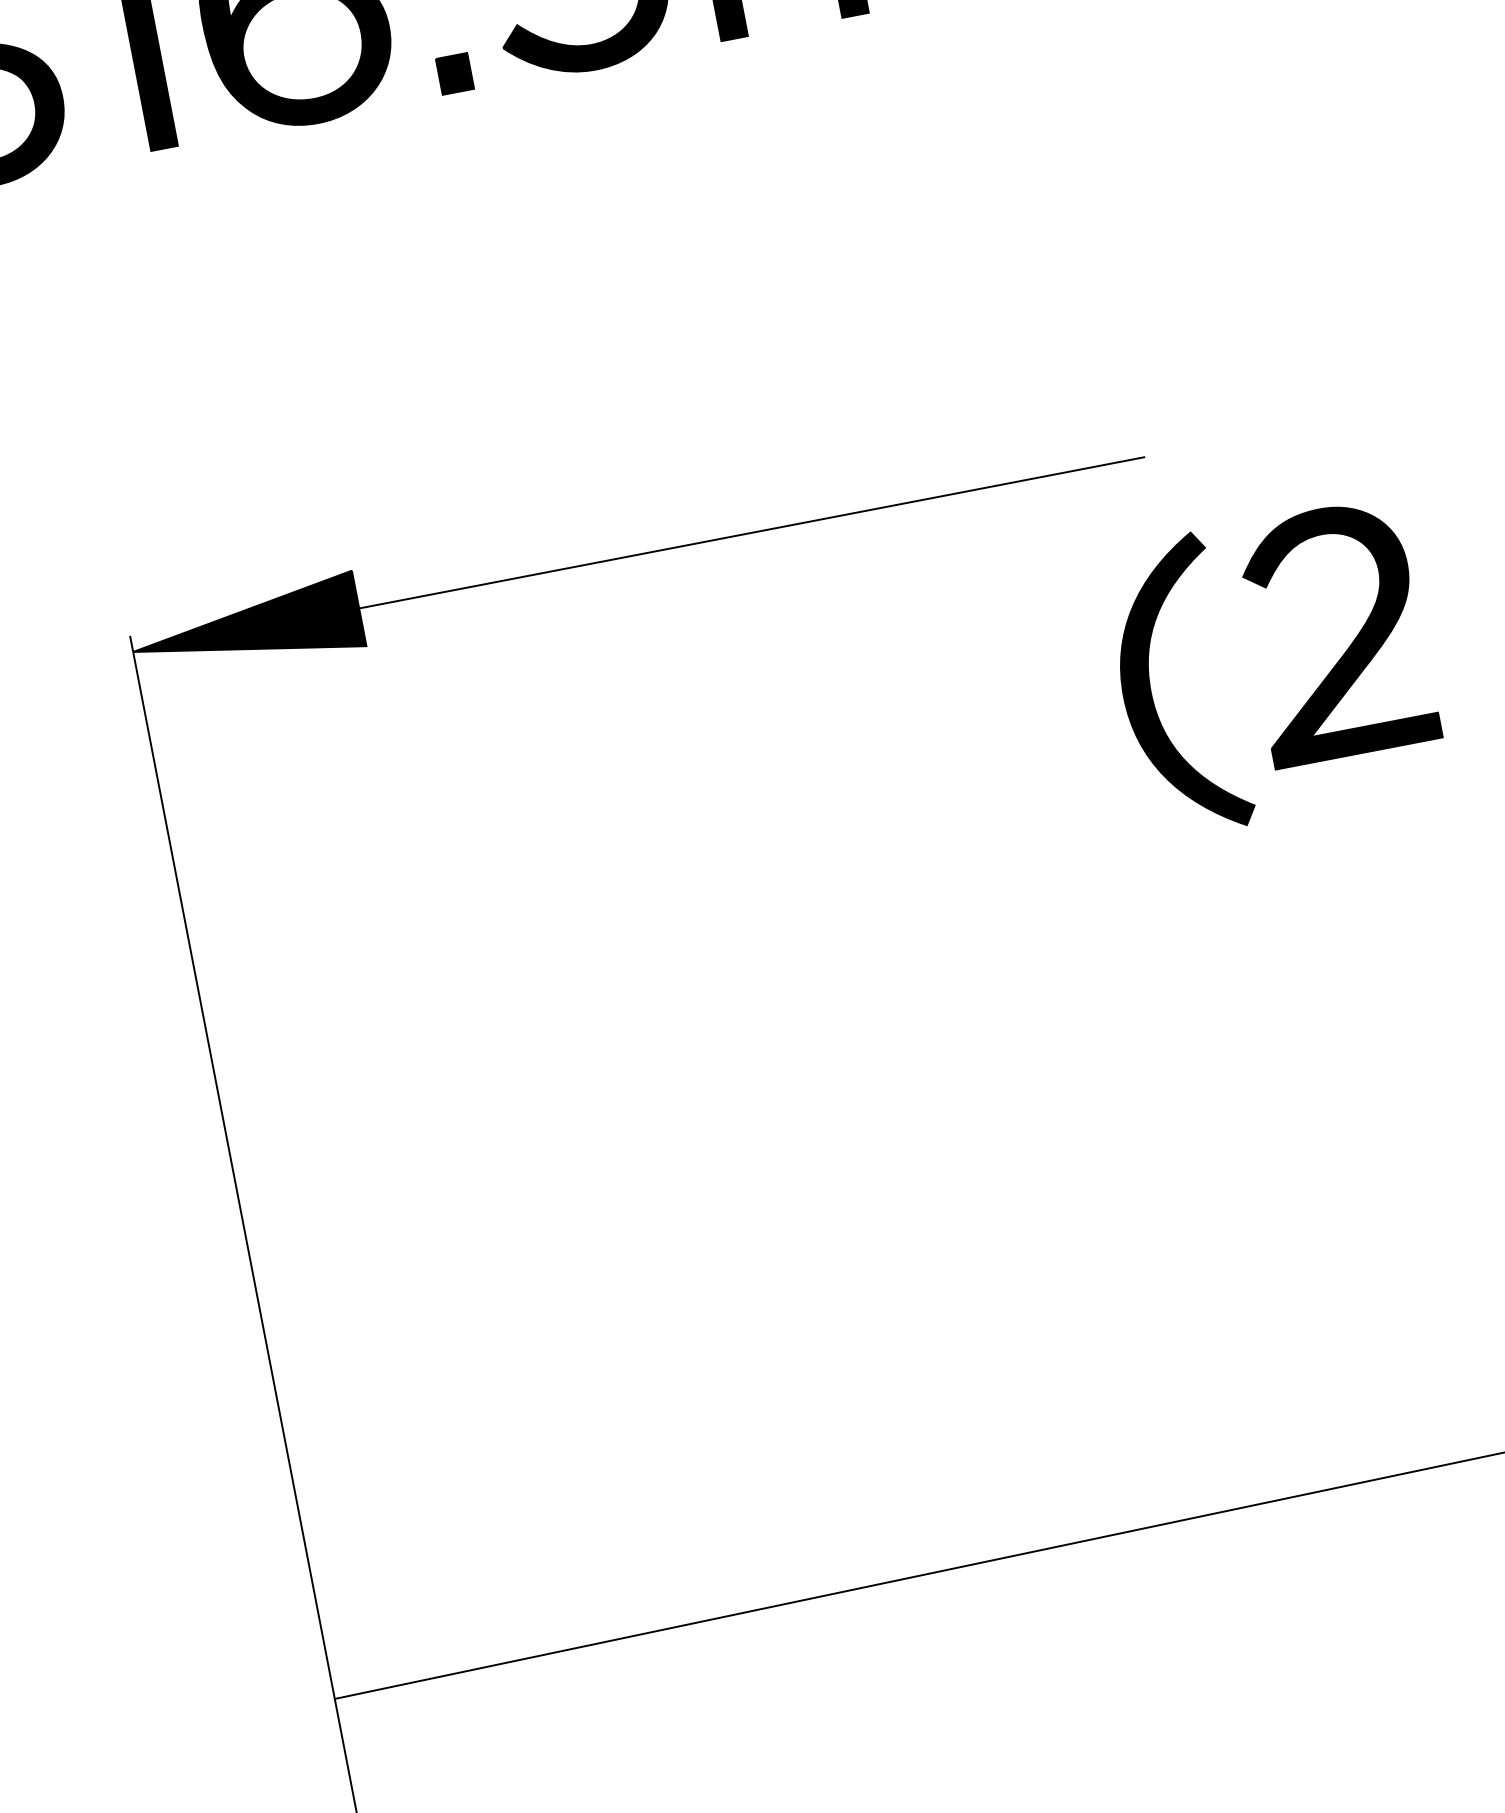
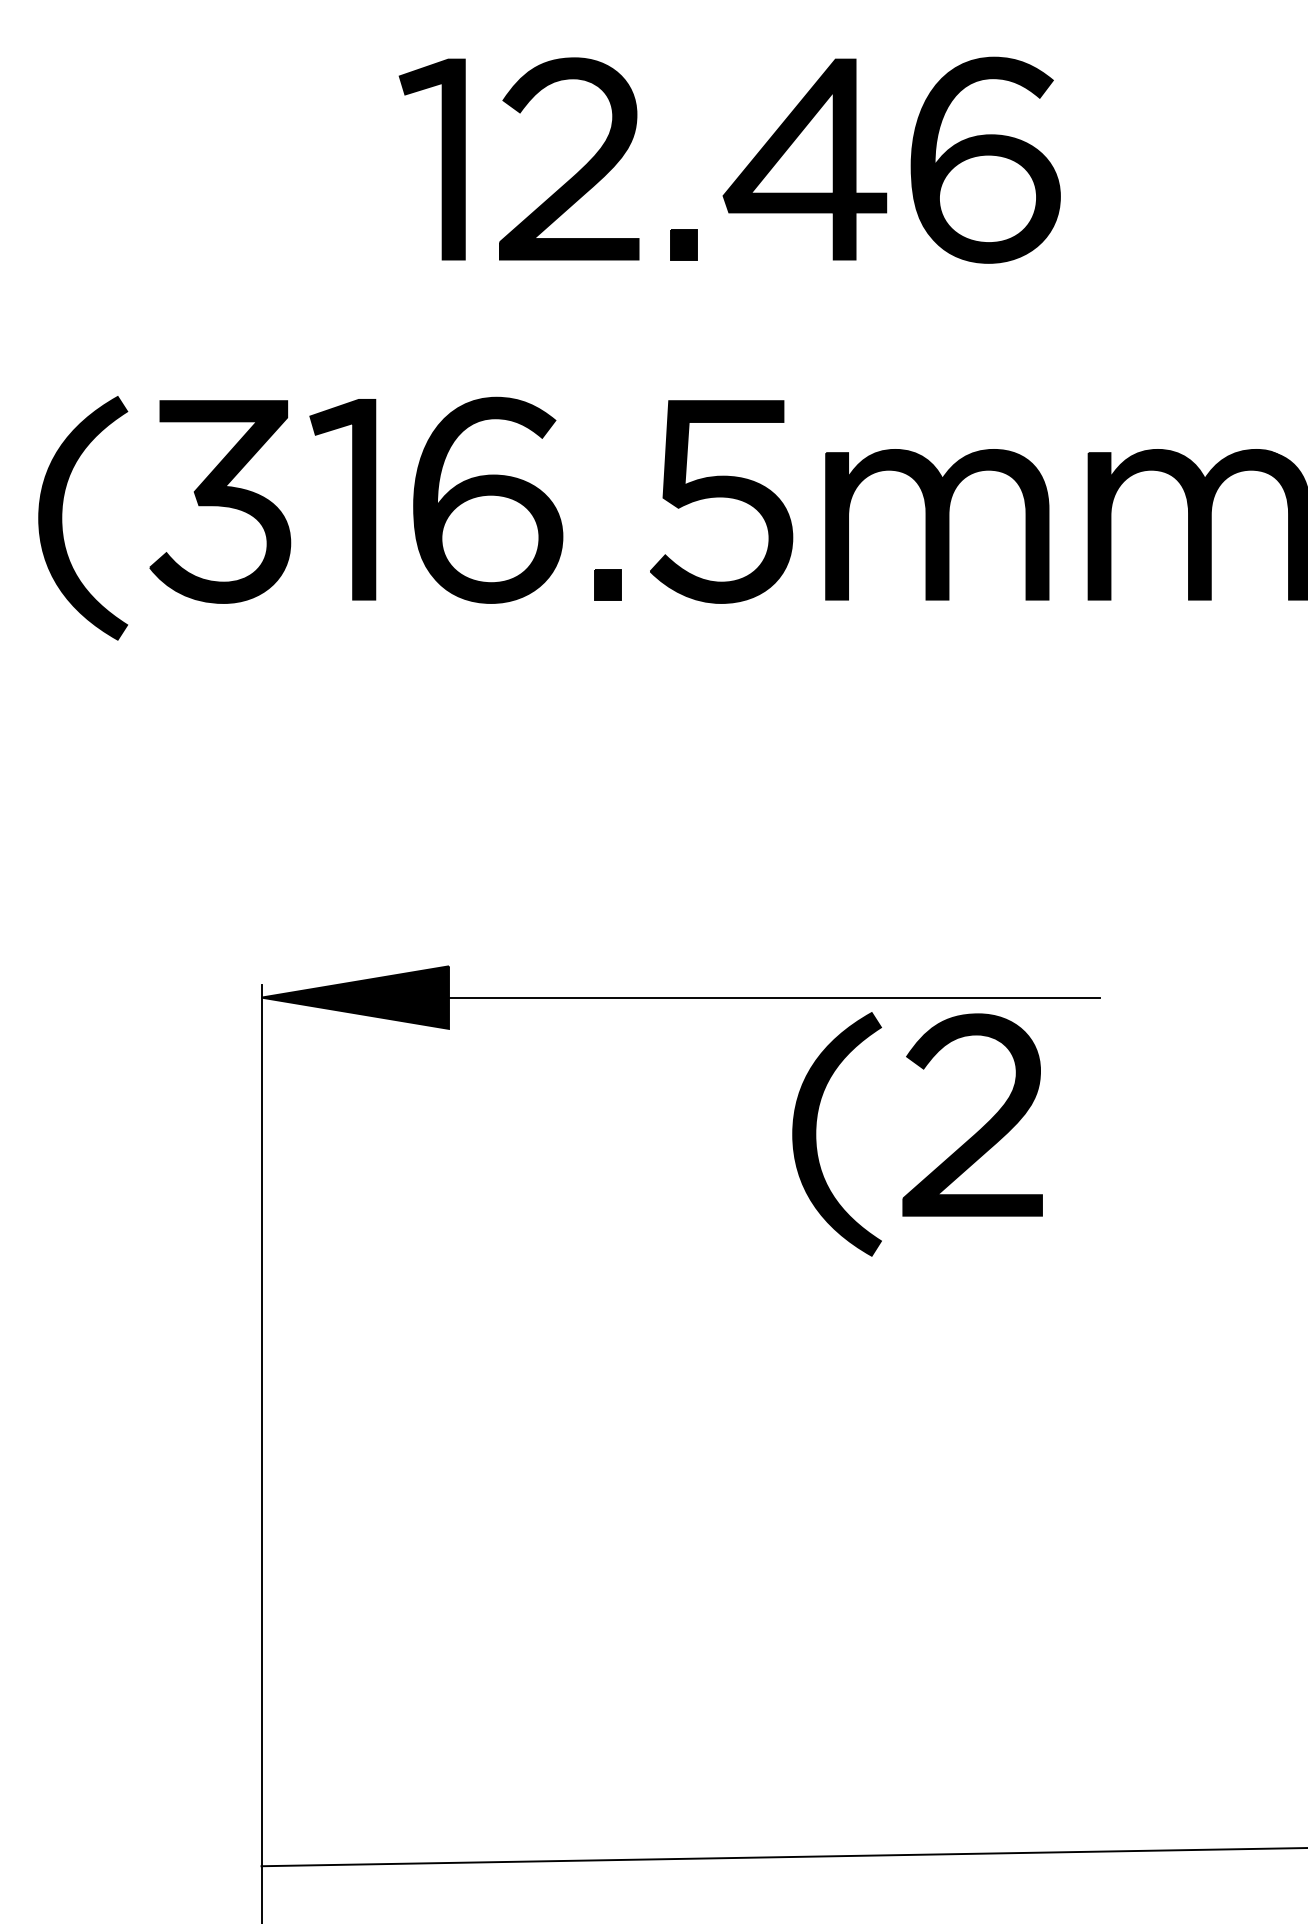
part: (1312, 693) -> (944, 1160), moved

